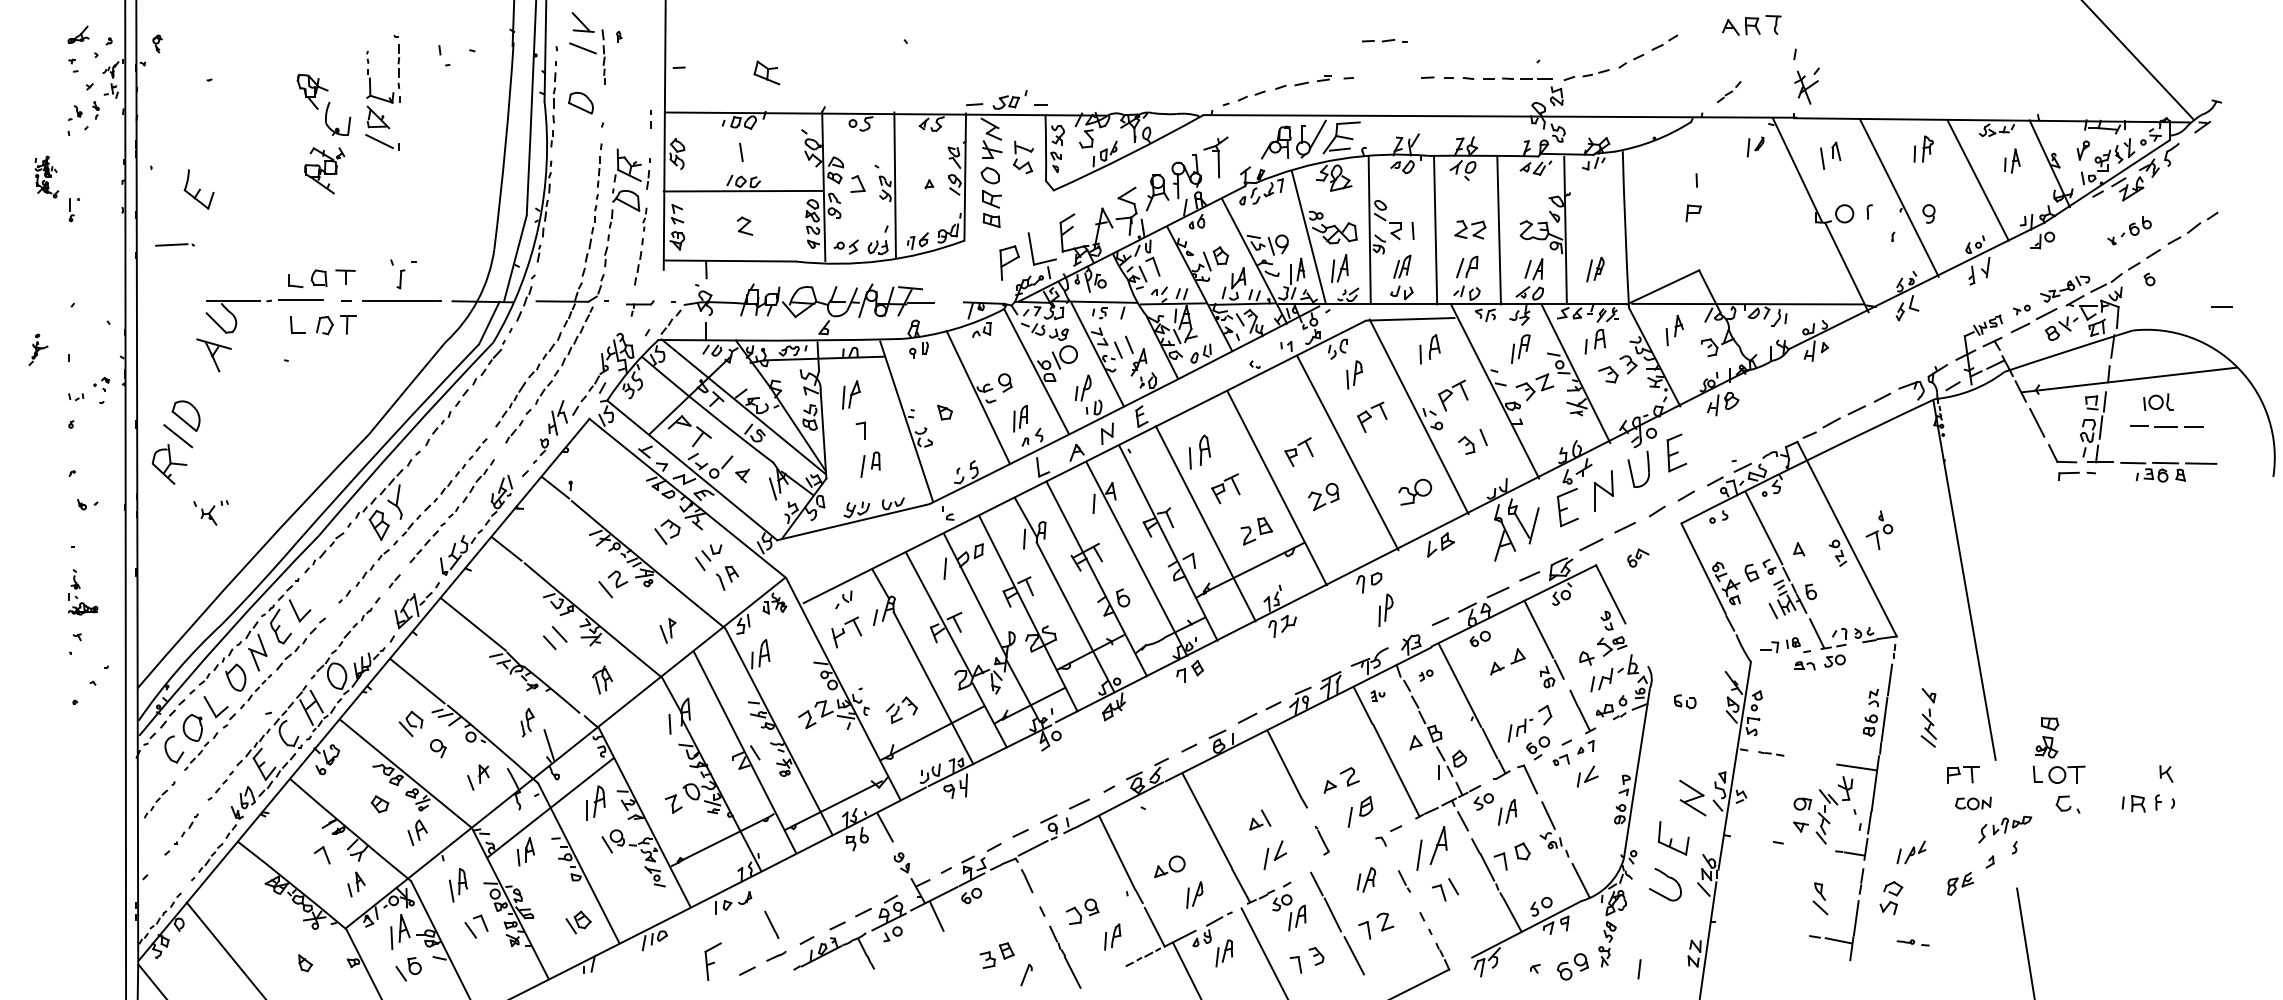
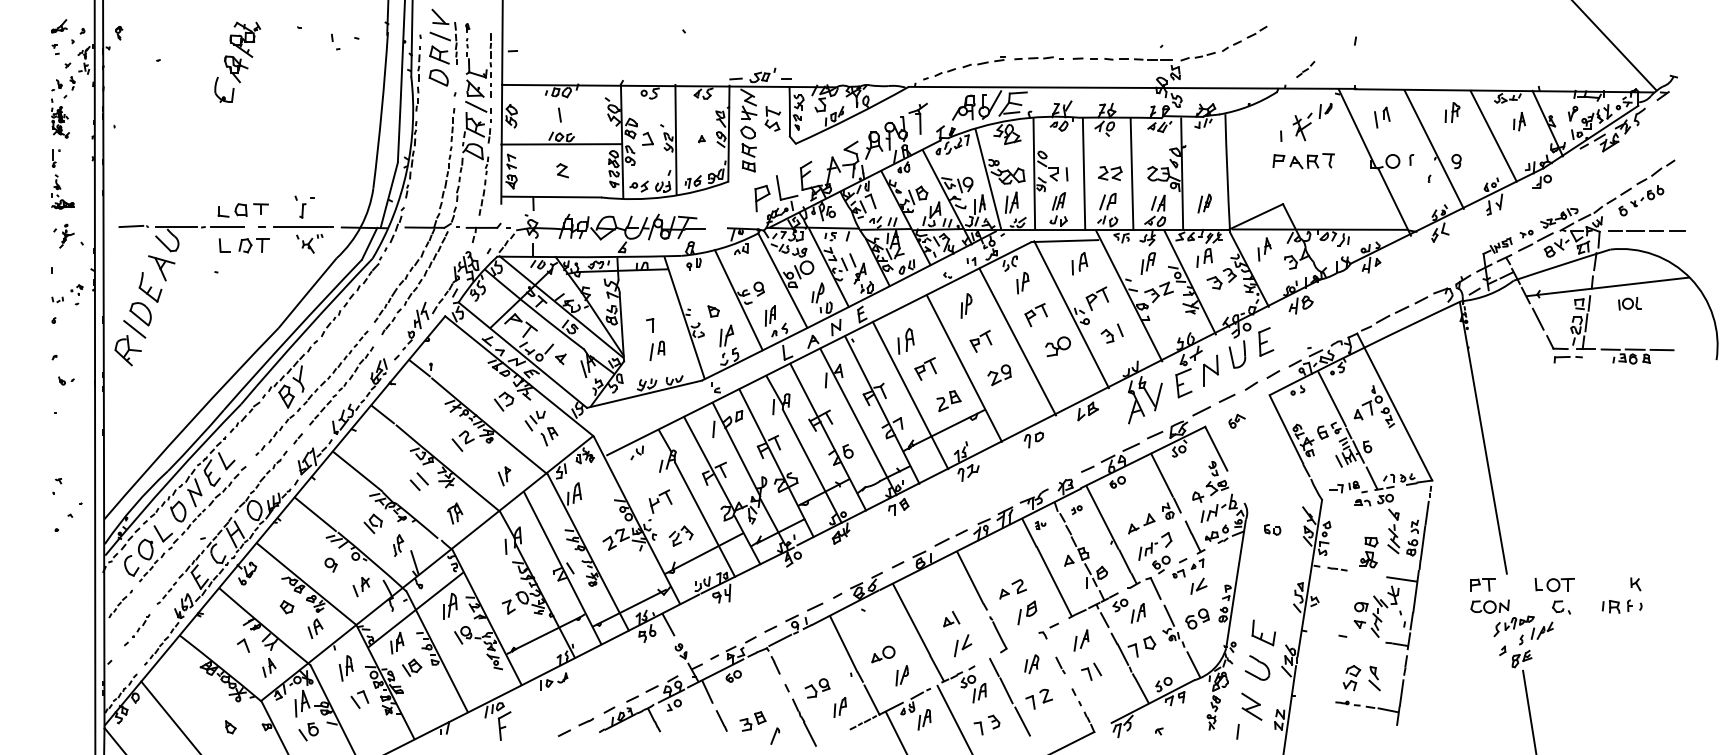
part: (1751, 25) -> (1311, 161), moved
part: (1384, 40) -> (1045, 57), moved
part: (766, 72) -> (439, 54), moved
part: (1806, 85) -> (1302, 126), moved
part: (382, 97) -> (478, 73), moved
part: (337, 127) -> (224, 96), moved
part: (324, 170) -> (245, 39), moved
part: (46, 176) -> (60, 121), moved
part: (198, 189) -> (150, 287), moved
part: (2129, 230) -> (1647, 195), moved
part: (174, 244) -> (133, 226), moved
part: (639, 308) -> (482, 232), size x1.67
part: (38, 349) -> (66, 235), moved
part: (851, 394) -> (726, 335), moved
part: (2166, 426) -> (1635, 231), moved
part: (1415, 491) -> (1058, 346), moved
part: (210, 512) -> (309, 243), moved
part: (1879, 529) -> (1372, 399), moved
part: (83, 592) -> (63, 192), moved
part: (1385, 609) -> (966, 305), moved
part: (846, 632) -> (660, 501), moved
part: (1507, 661) -> (1141, 523), moved
part: (1928, 717) -> (1393, 531), moved
part: (410, 723) -> (372, 523), moved
part: (2047, 737) -> (1369, 552), moved
part: (1692, 797) -> (1251, 706), moved
part: (1973, 803) -> (1490, 606), size x1.43
part: (1322, 840) -> (998, 634), size x1.67
part: (1432, 848) -> (1081, 640), size x0.62
part: (1911, 852) -> (1542, 630), moved
part: (1960, 883) -> (1521, 658), moved
part: (1891, 898) -> (1351, 678), moved
part: (578, 922) -> (412, 667), moved
line: (771, 924) -> (721, 720), moved
part: (1912, 942) -> (1347, 703), moved
part: (712, 961) -> (504, 725), moved
part: (1572, 966) -> (1197, 618), moved

